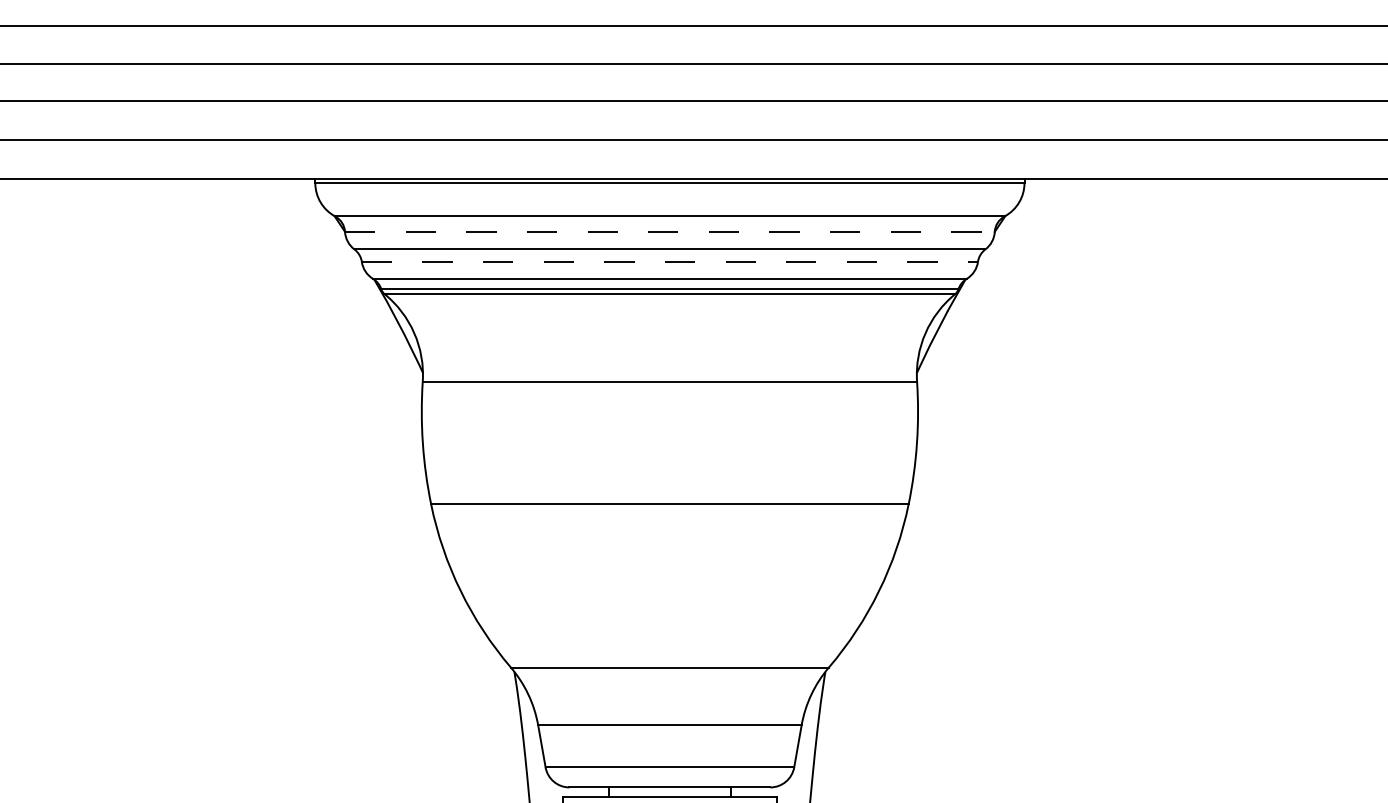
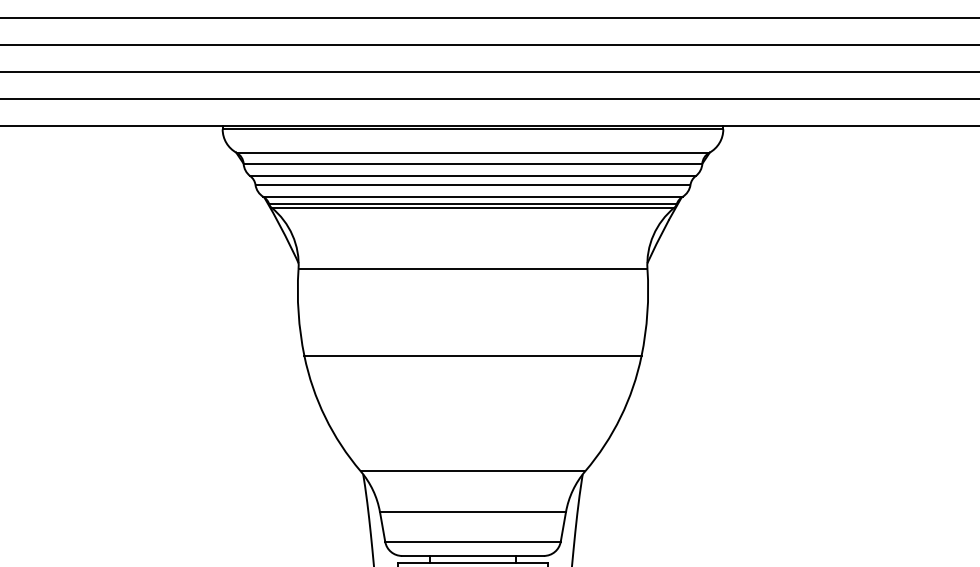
line: (670, 231) -> (473, 163), dashed -> solid
line: (670, 261) -> (473, 184), dashed -> solid

